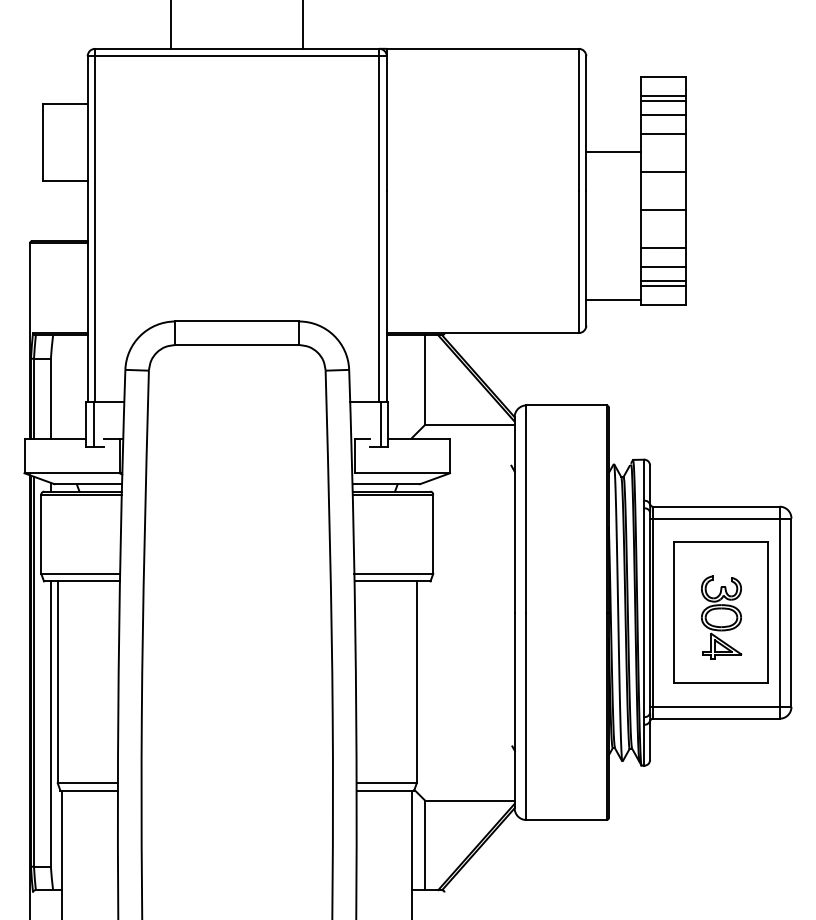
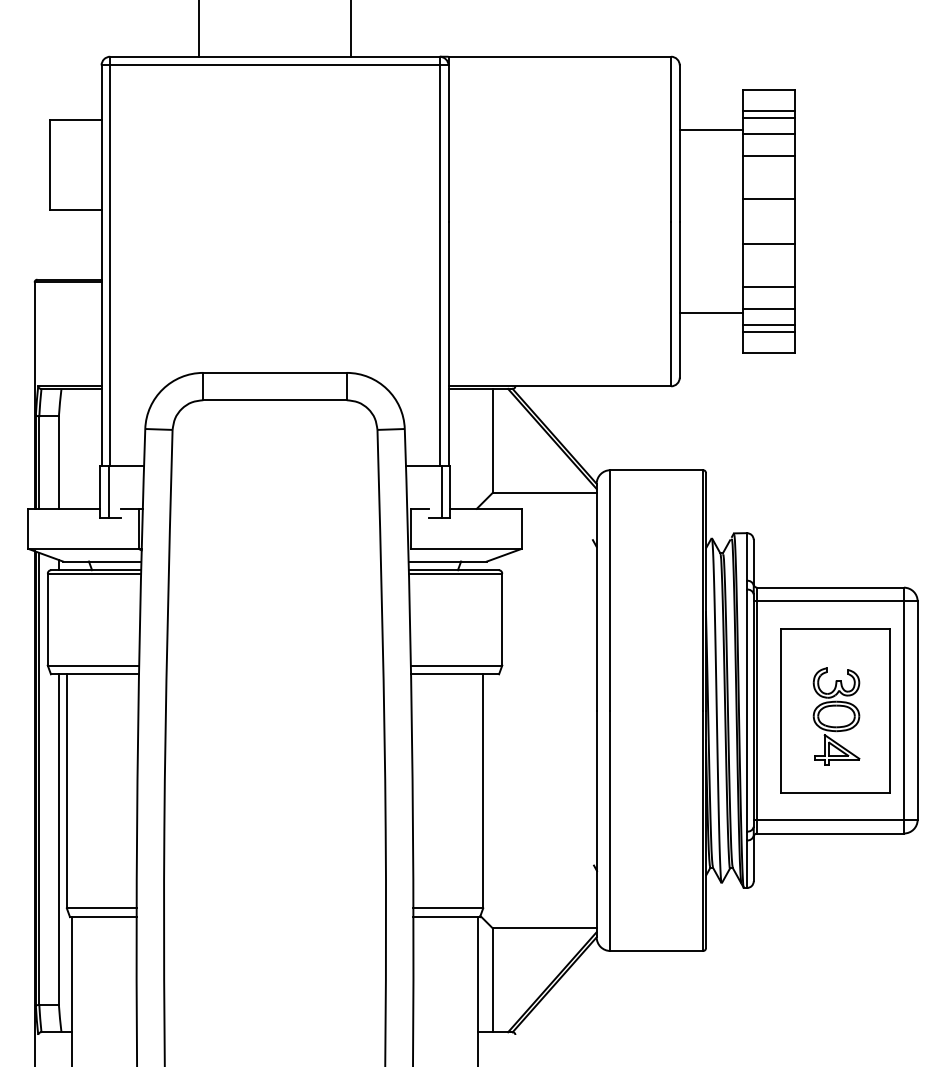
line: (613, 152) -> (711, 129), moved
line: (613, 300) -> (711, 313), moved

